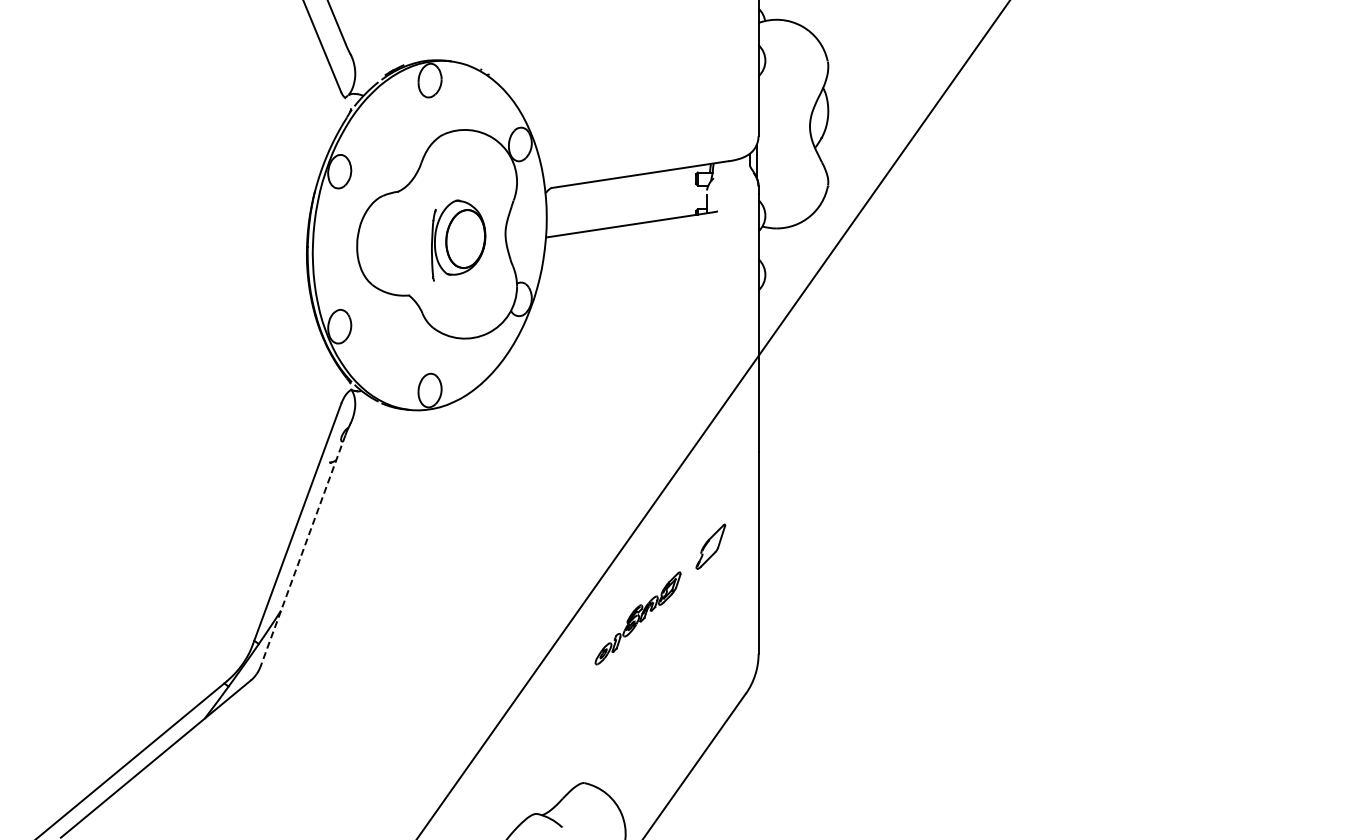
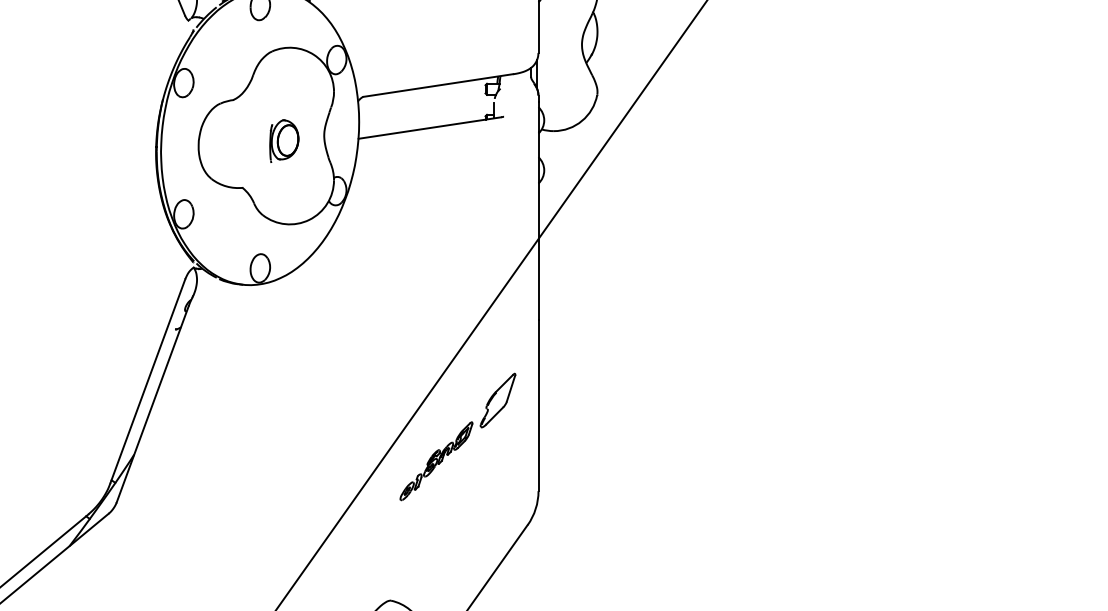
part: (457, 240) -> (283, 141), size x0.62
part: (710, 546) -> (497, 400), size x1.43
line: (302, 551) -> (152, 404), dashed -> solid

